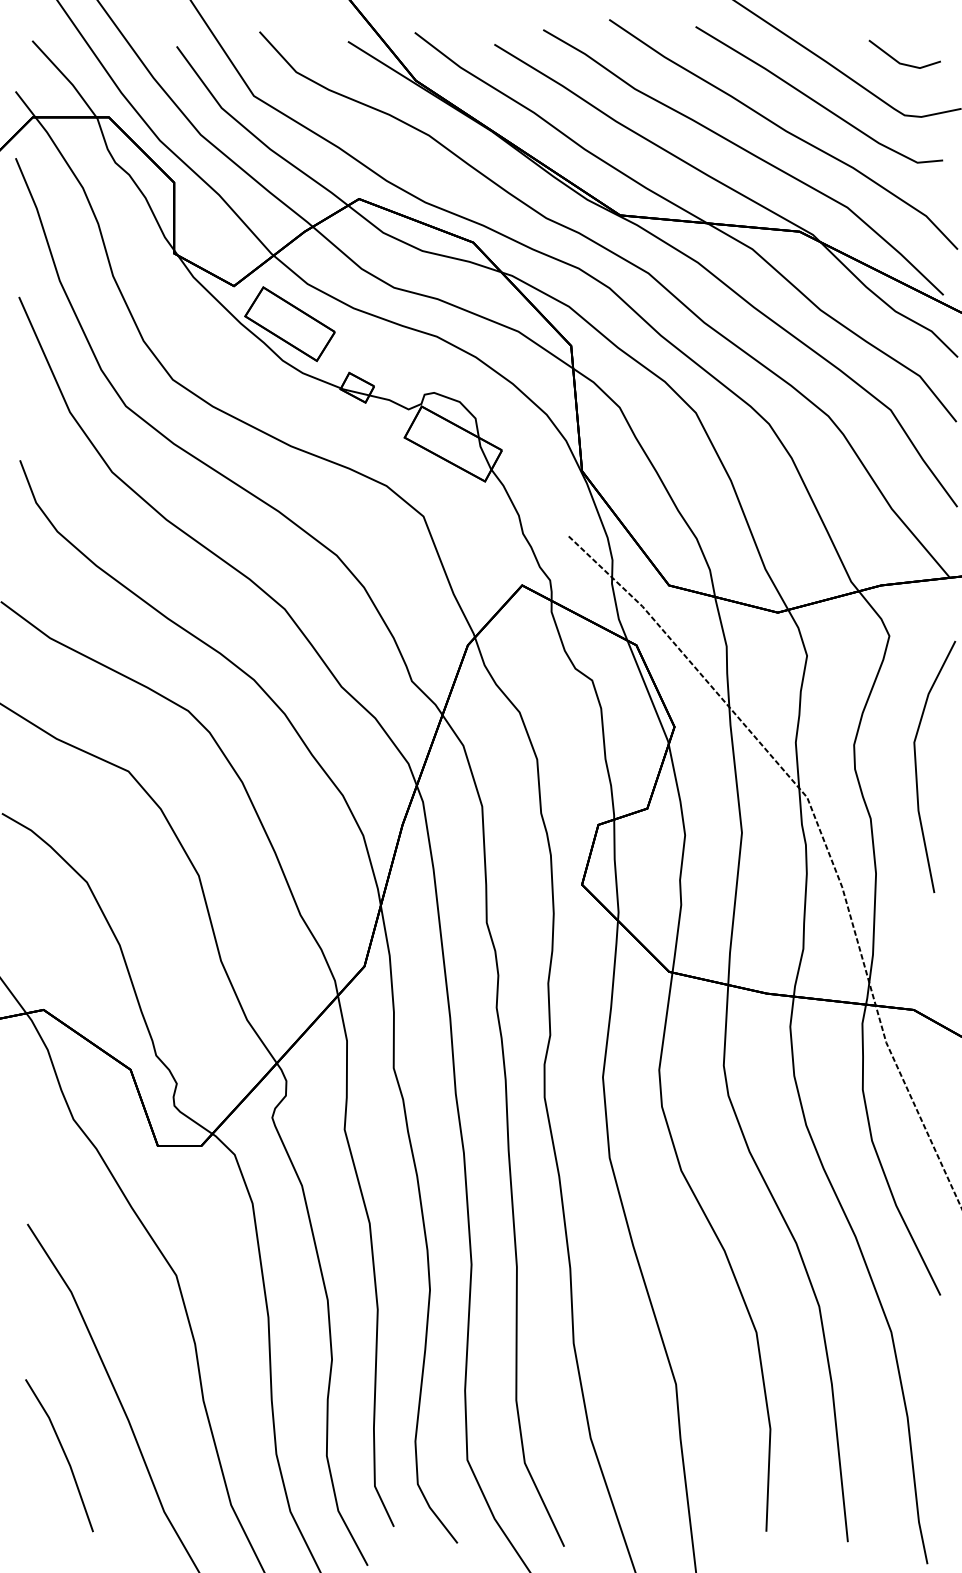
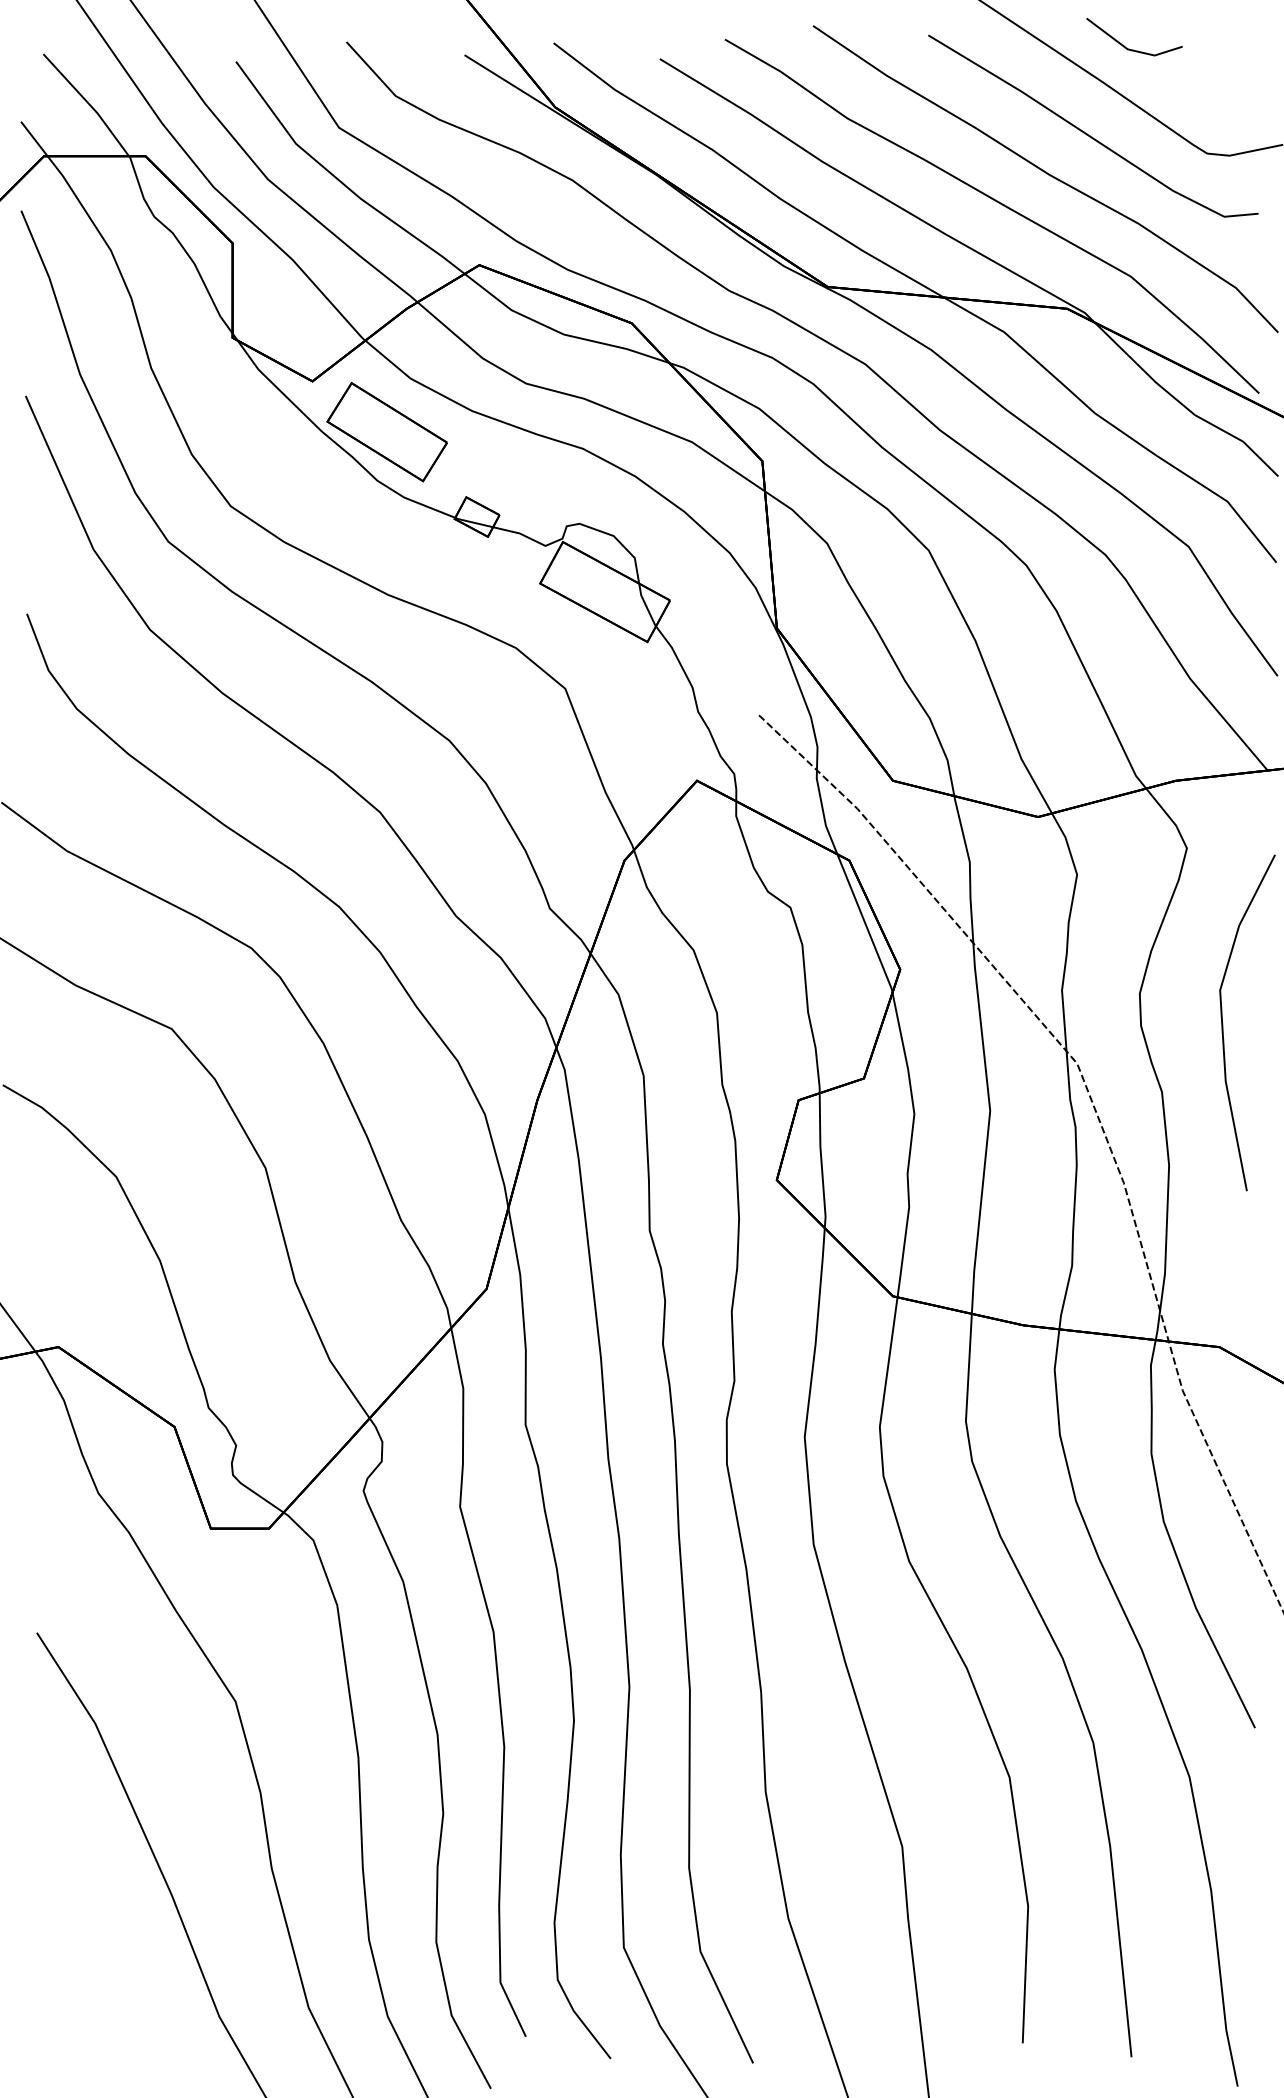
part: (904, 63) -> (1133, 49), moved
part: (63, 1453) -> (85, 1939), removed

